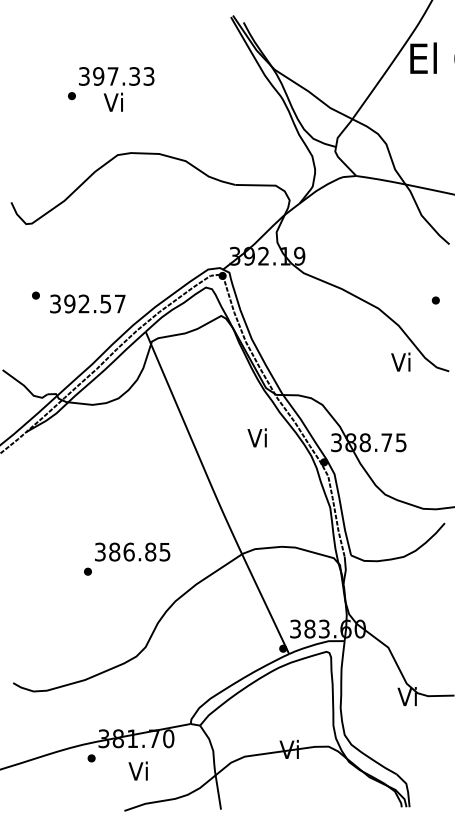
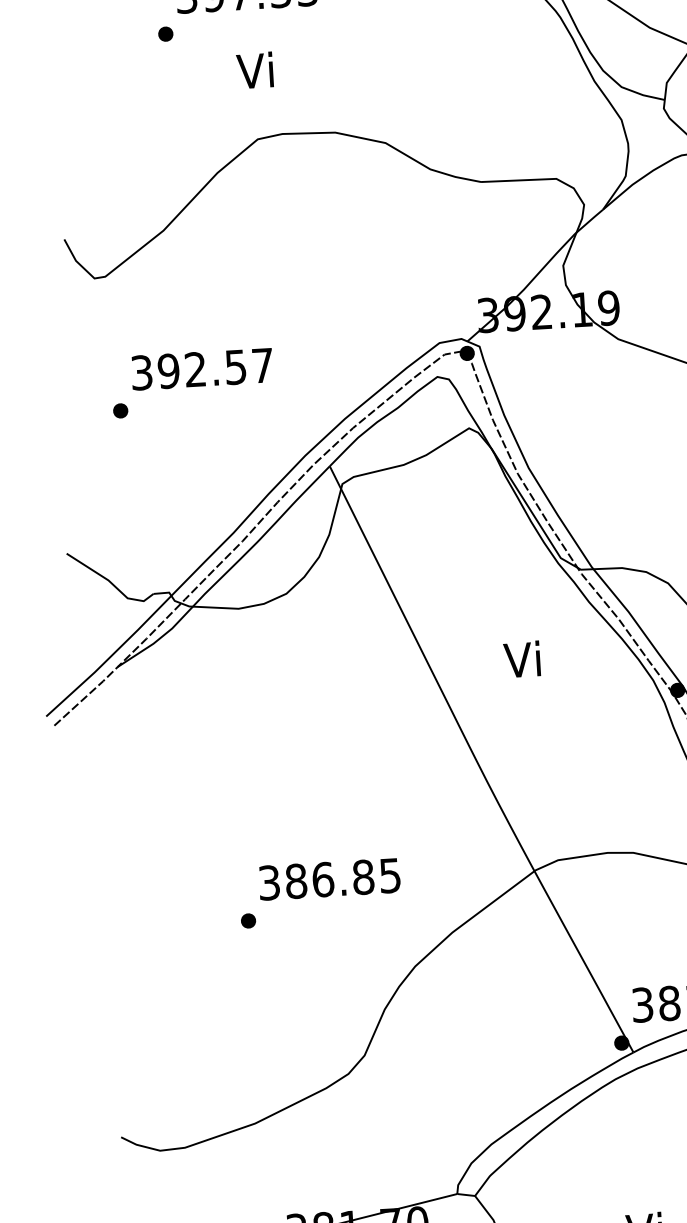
text: (112, 101) -> (253, 69), moved
text: (87, 303) -> (201, 368), moved
text: (256, 437) -> (520, 658), moved

